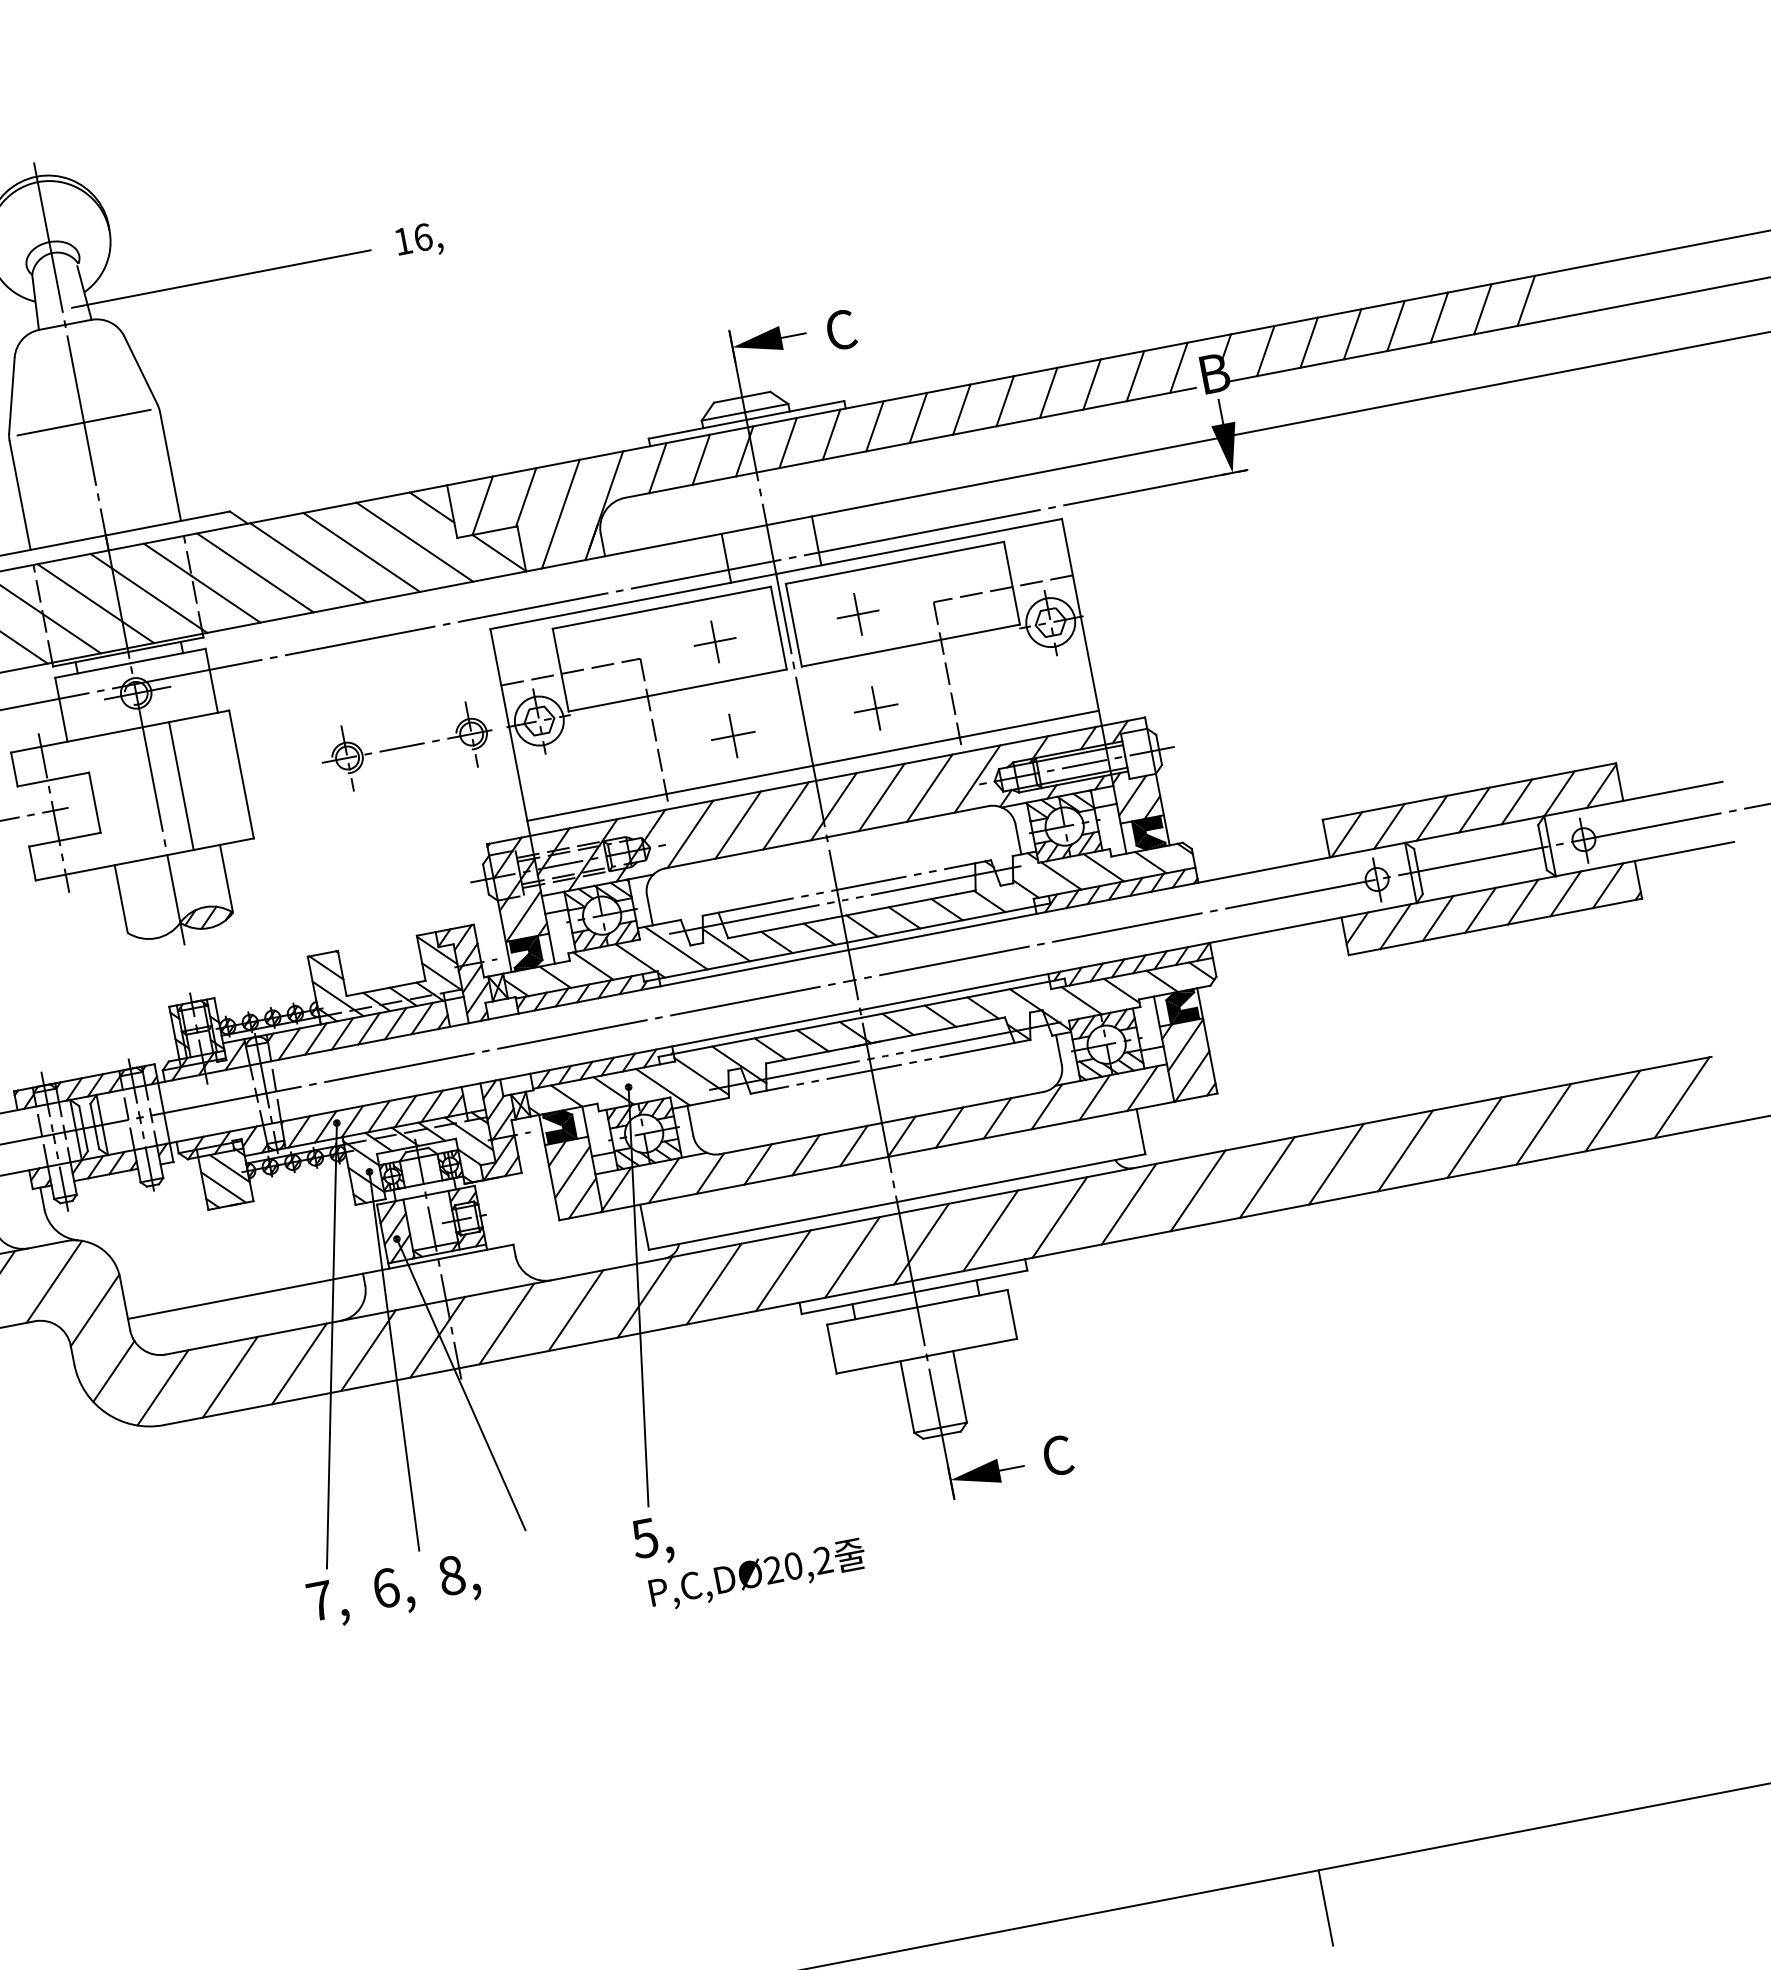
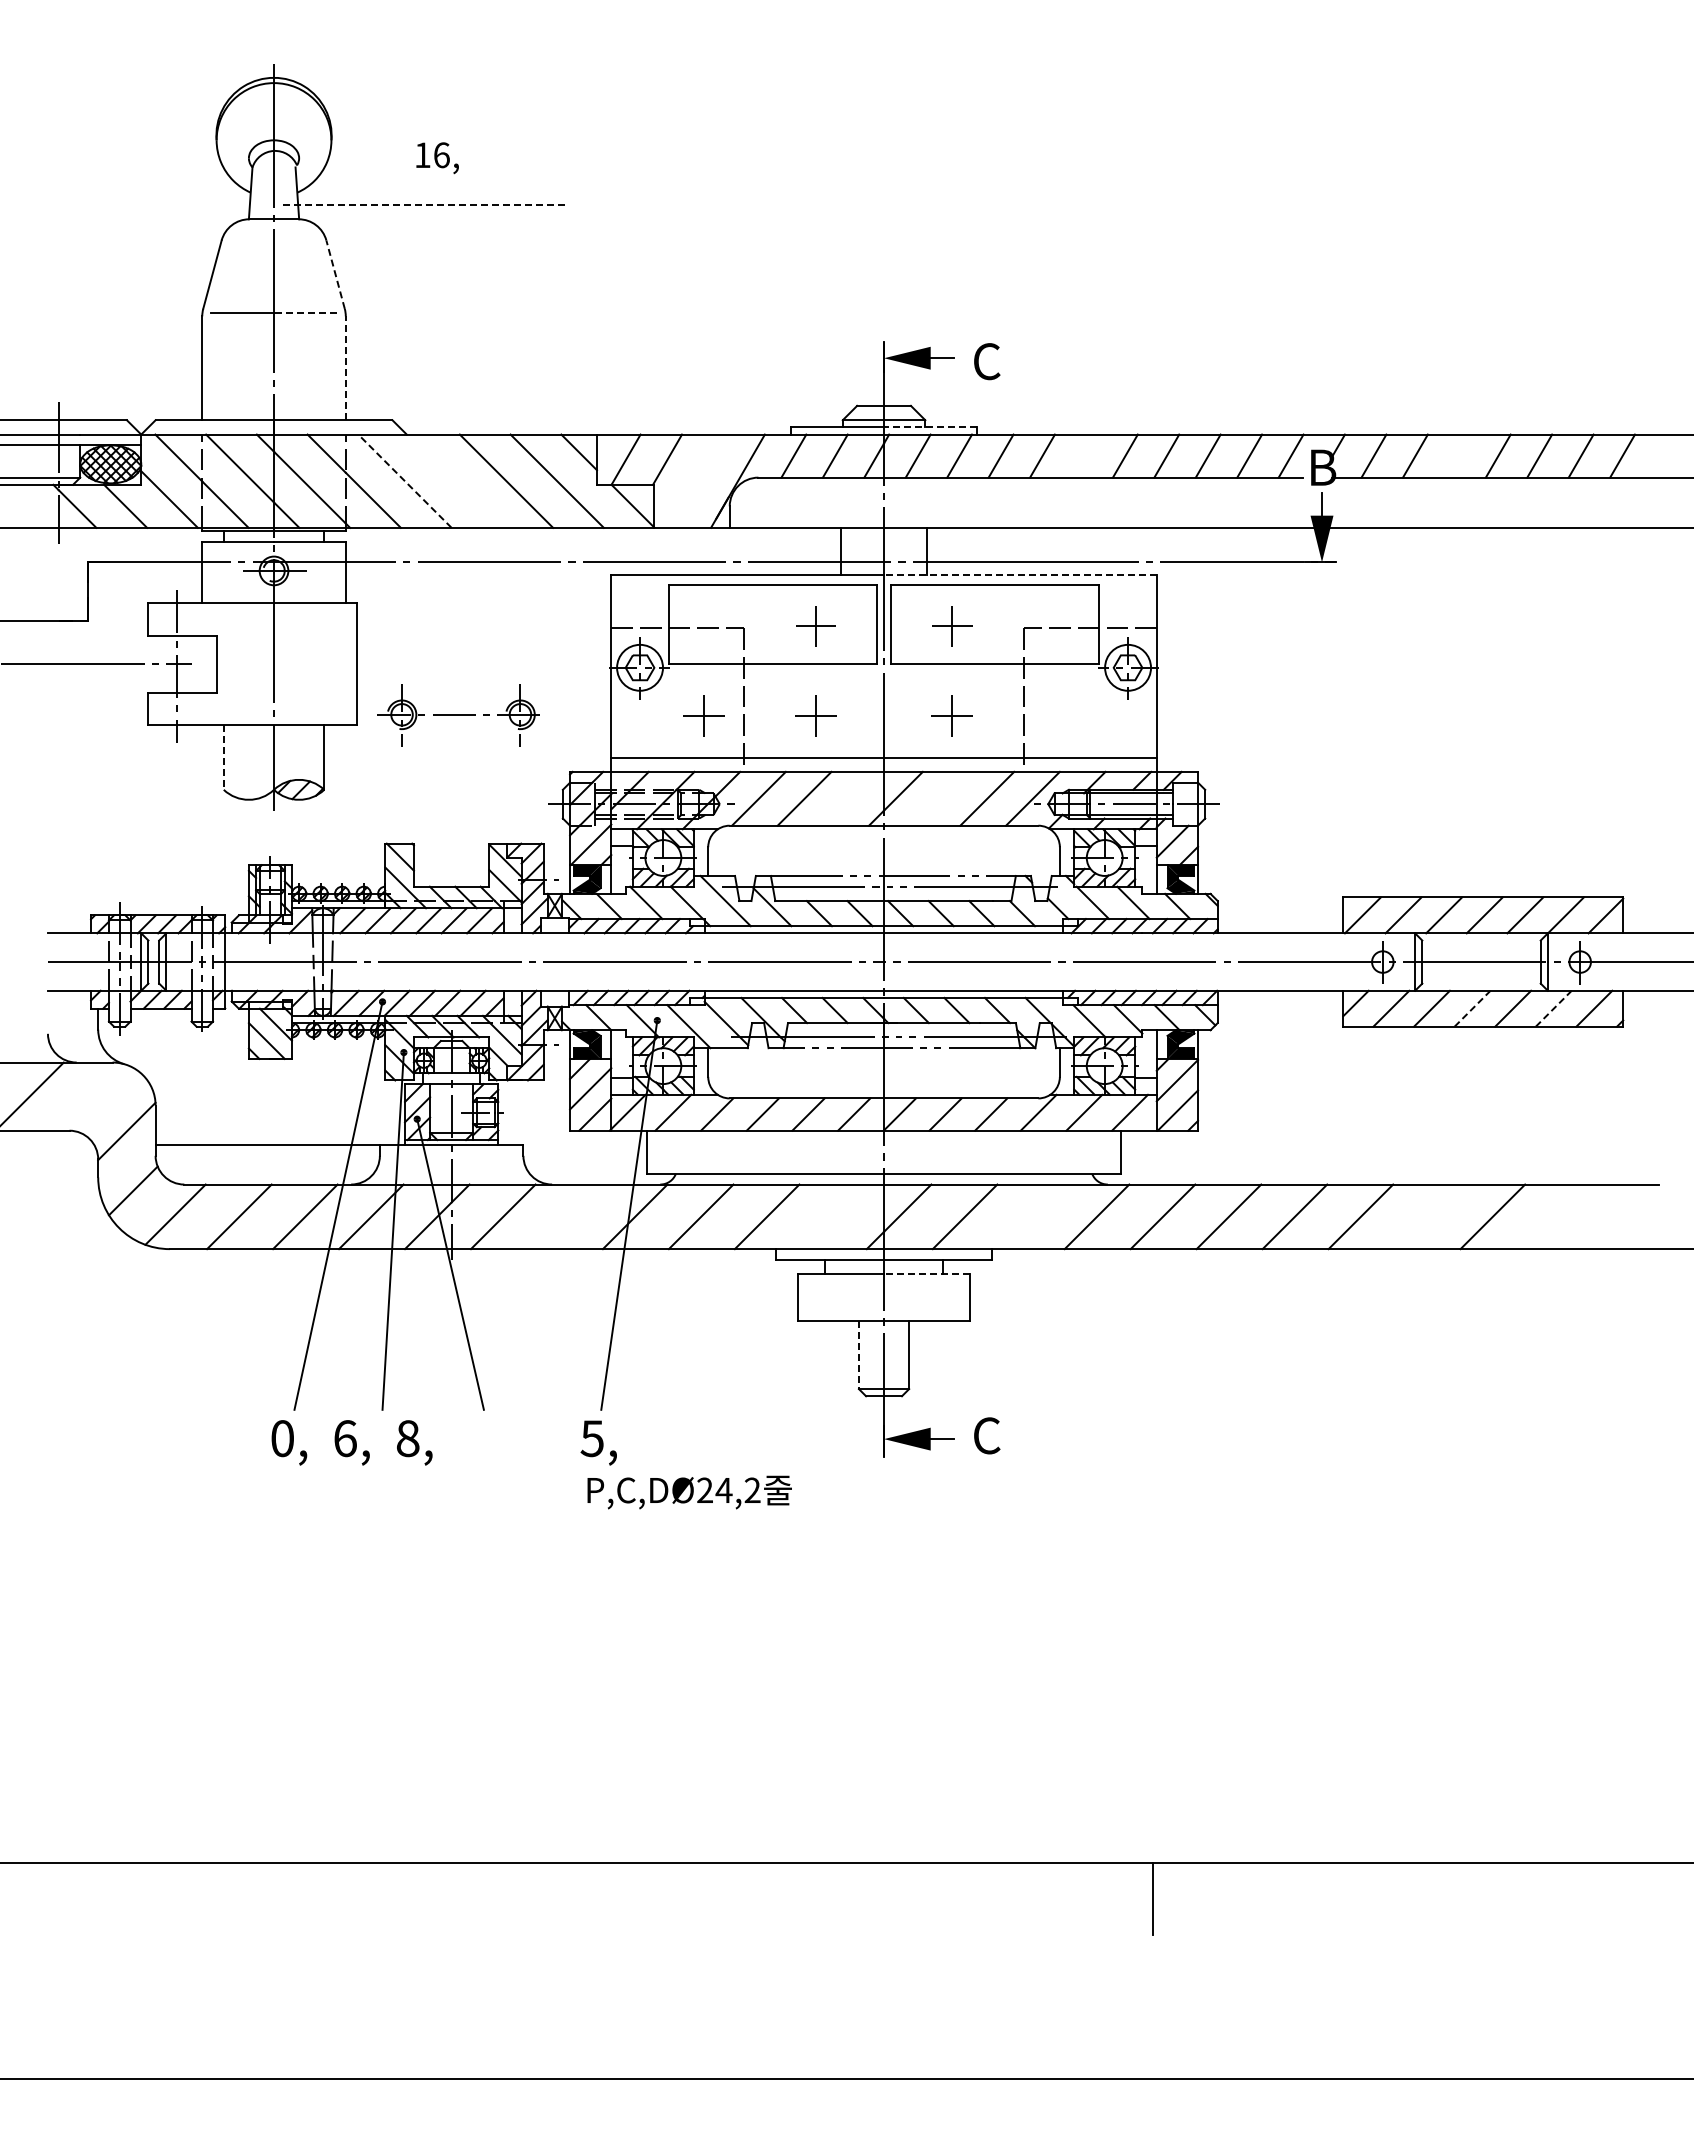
text: (419, 241) -> (437, 158), moved
line: (222, 278) -> (426, 204), solid -> dashed
line: (1352, 333) -> (1456, 455), removed
line: (140, 370) -> (335, 274), solid -> dashed
line: (961, 409) -> (1083, 455), removed
line: (795, 410) -> (930, 427), solid -> dashed
line: (117, 416) -> (305, 312), solid -> dashed
line: (170, 466) -> (345, 368), solid -> dashed
line: (560, 513) -> (696, 480), removed
line: (918, 546) -> (1019, 574), solid -> dashed
line: (308, 561) -> (455, 480), removed
line: (255, 573) -> (405, 481), solid -> dashed
part: (406, 747) -> (458, 715), moved
part: (615, 758) -> (703, 715), added
line: (181, 786) -> (299, 664), removed
line: (881, 797) -> (941, 798), removed
line: (786, 815) -> (850, 798), removed
line: (1566, 893) -> (1554, 1008), solid -> dashed
line: (121, 900) -> (223, 758), solid -> dashed
line: (1480, 910) -> (1472, 1008), solid -> dashed
line: (1681, 1097) -> (1624, 1216), removed
line: (1612, 1110) -> (1558, 1216), removed
line: (1474, 1137) -> (1426, 1216), removed
line: (1059, 1217) -> (1030, 1216), removed
line: (851, 1257) -> (832, 1216), removed
line: (54, 1281) -> (94, 1097), removed
line: (961, 1299) -> (926, 1274), solid -> dashed
line: (575, 1310) -> (568, 1216), removed
line: (907, 1397) -> (858, 1355), solid -> dashed
text: (792, 1566) -> (723, 1490), P,C,DØ20,2 -> P,C,DØ24,2
text: (320, 1600) -> (282, 1438), 7, -> 0,

